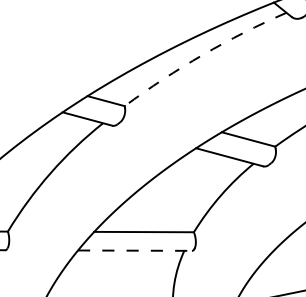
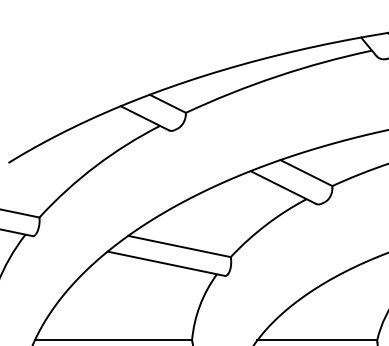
arc: (203, 54) -> (277, 76), dashed -> solid
line: (135, 250) -> (166, 263), dashed -> solid

